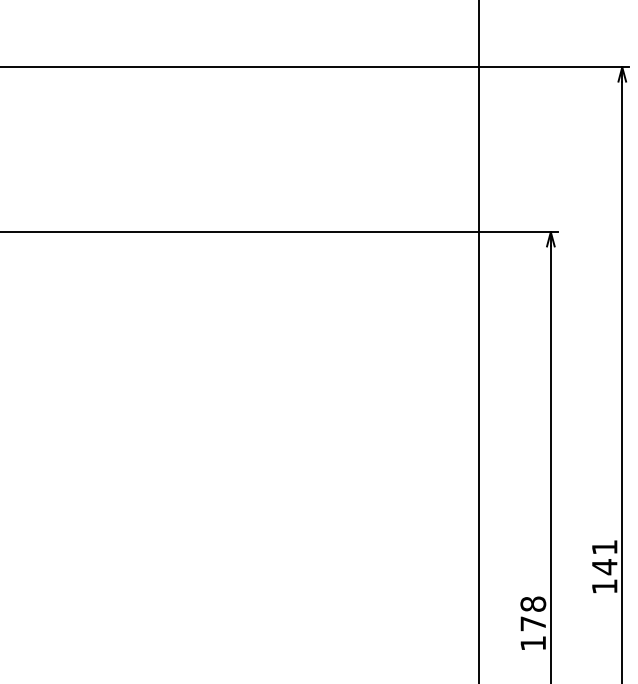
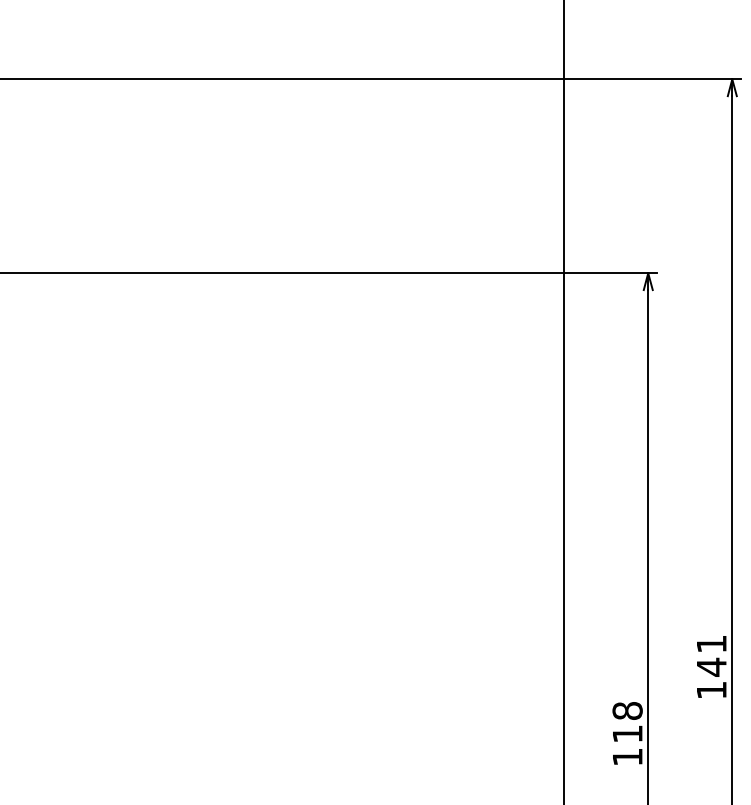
text: (532, 623) -> (626, 733), 178 -> 118

